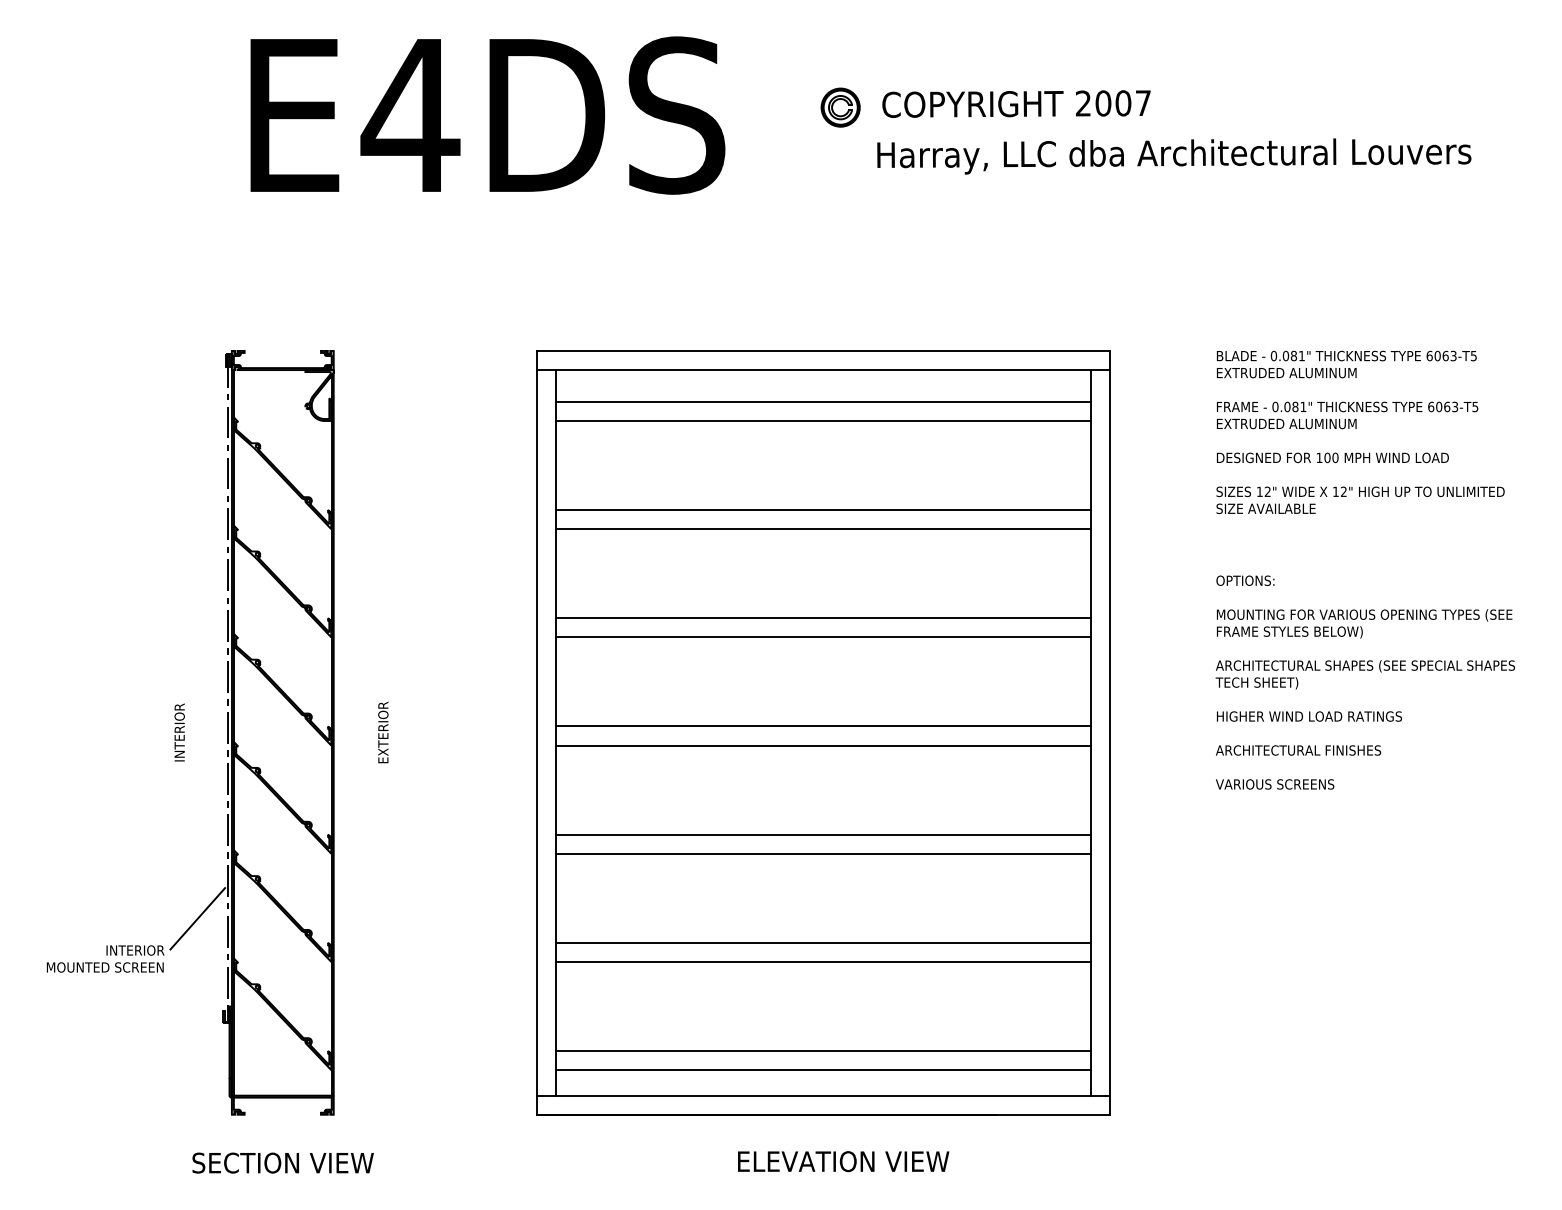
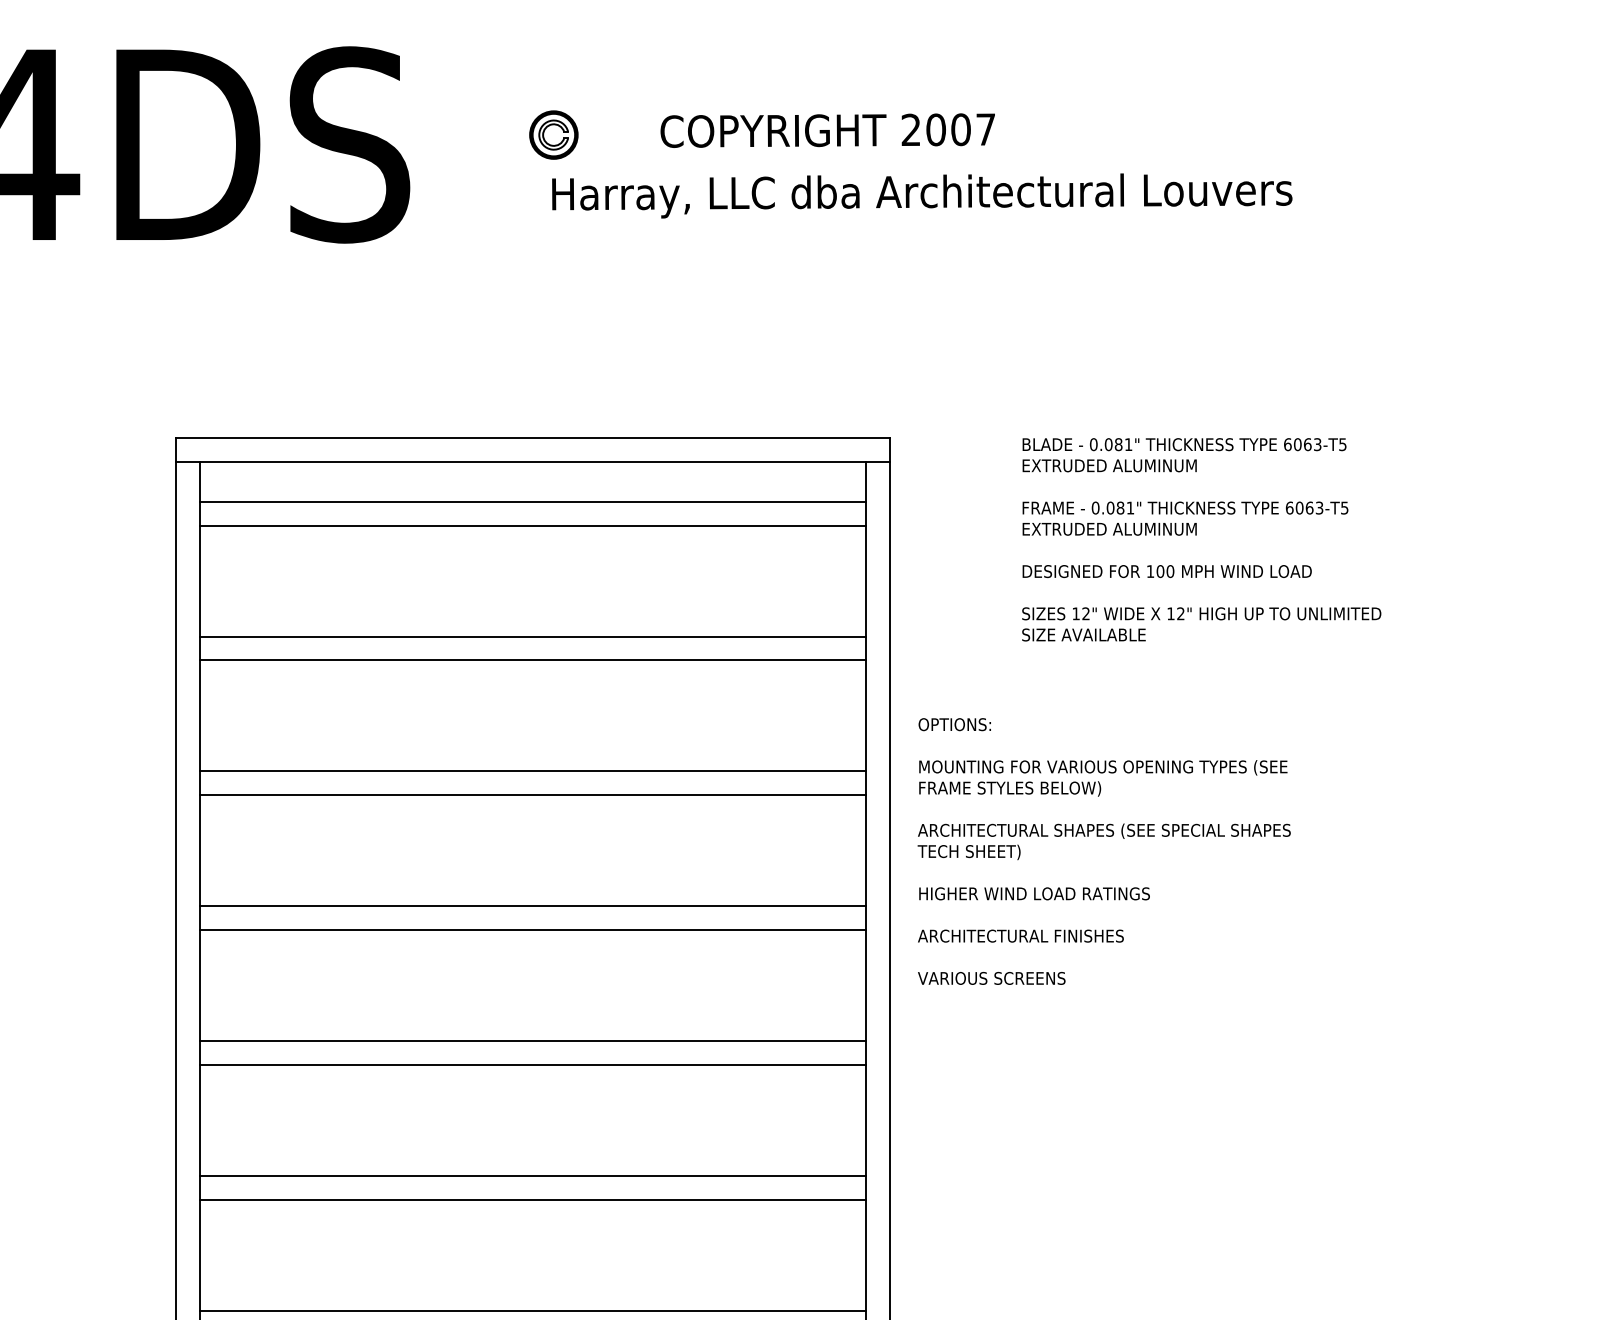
text: (1016, 103) -> (827, 129), moved
text: (1174, 156) -> (922, 195), moved
text: (1364, 682) -> (1103, 851), moved

